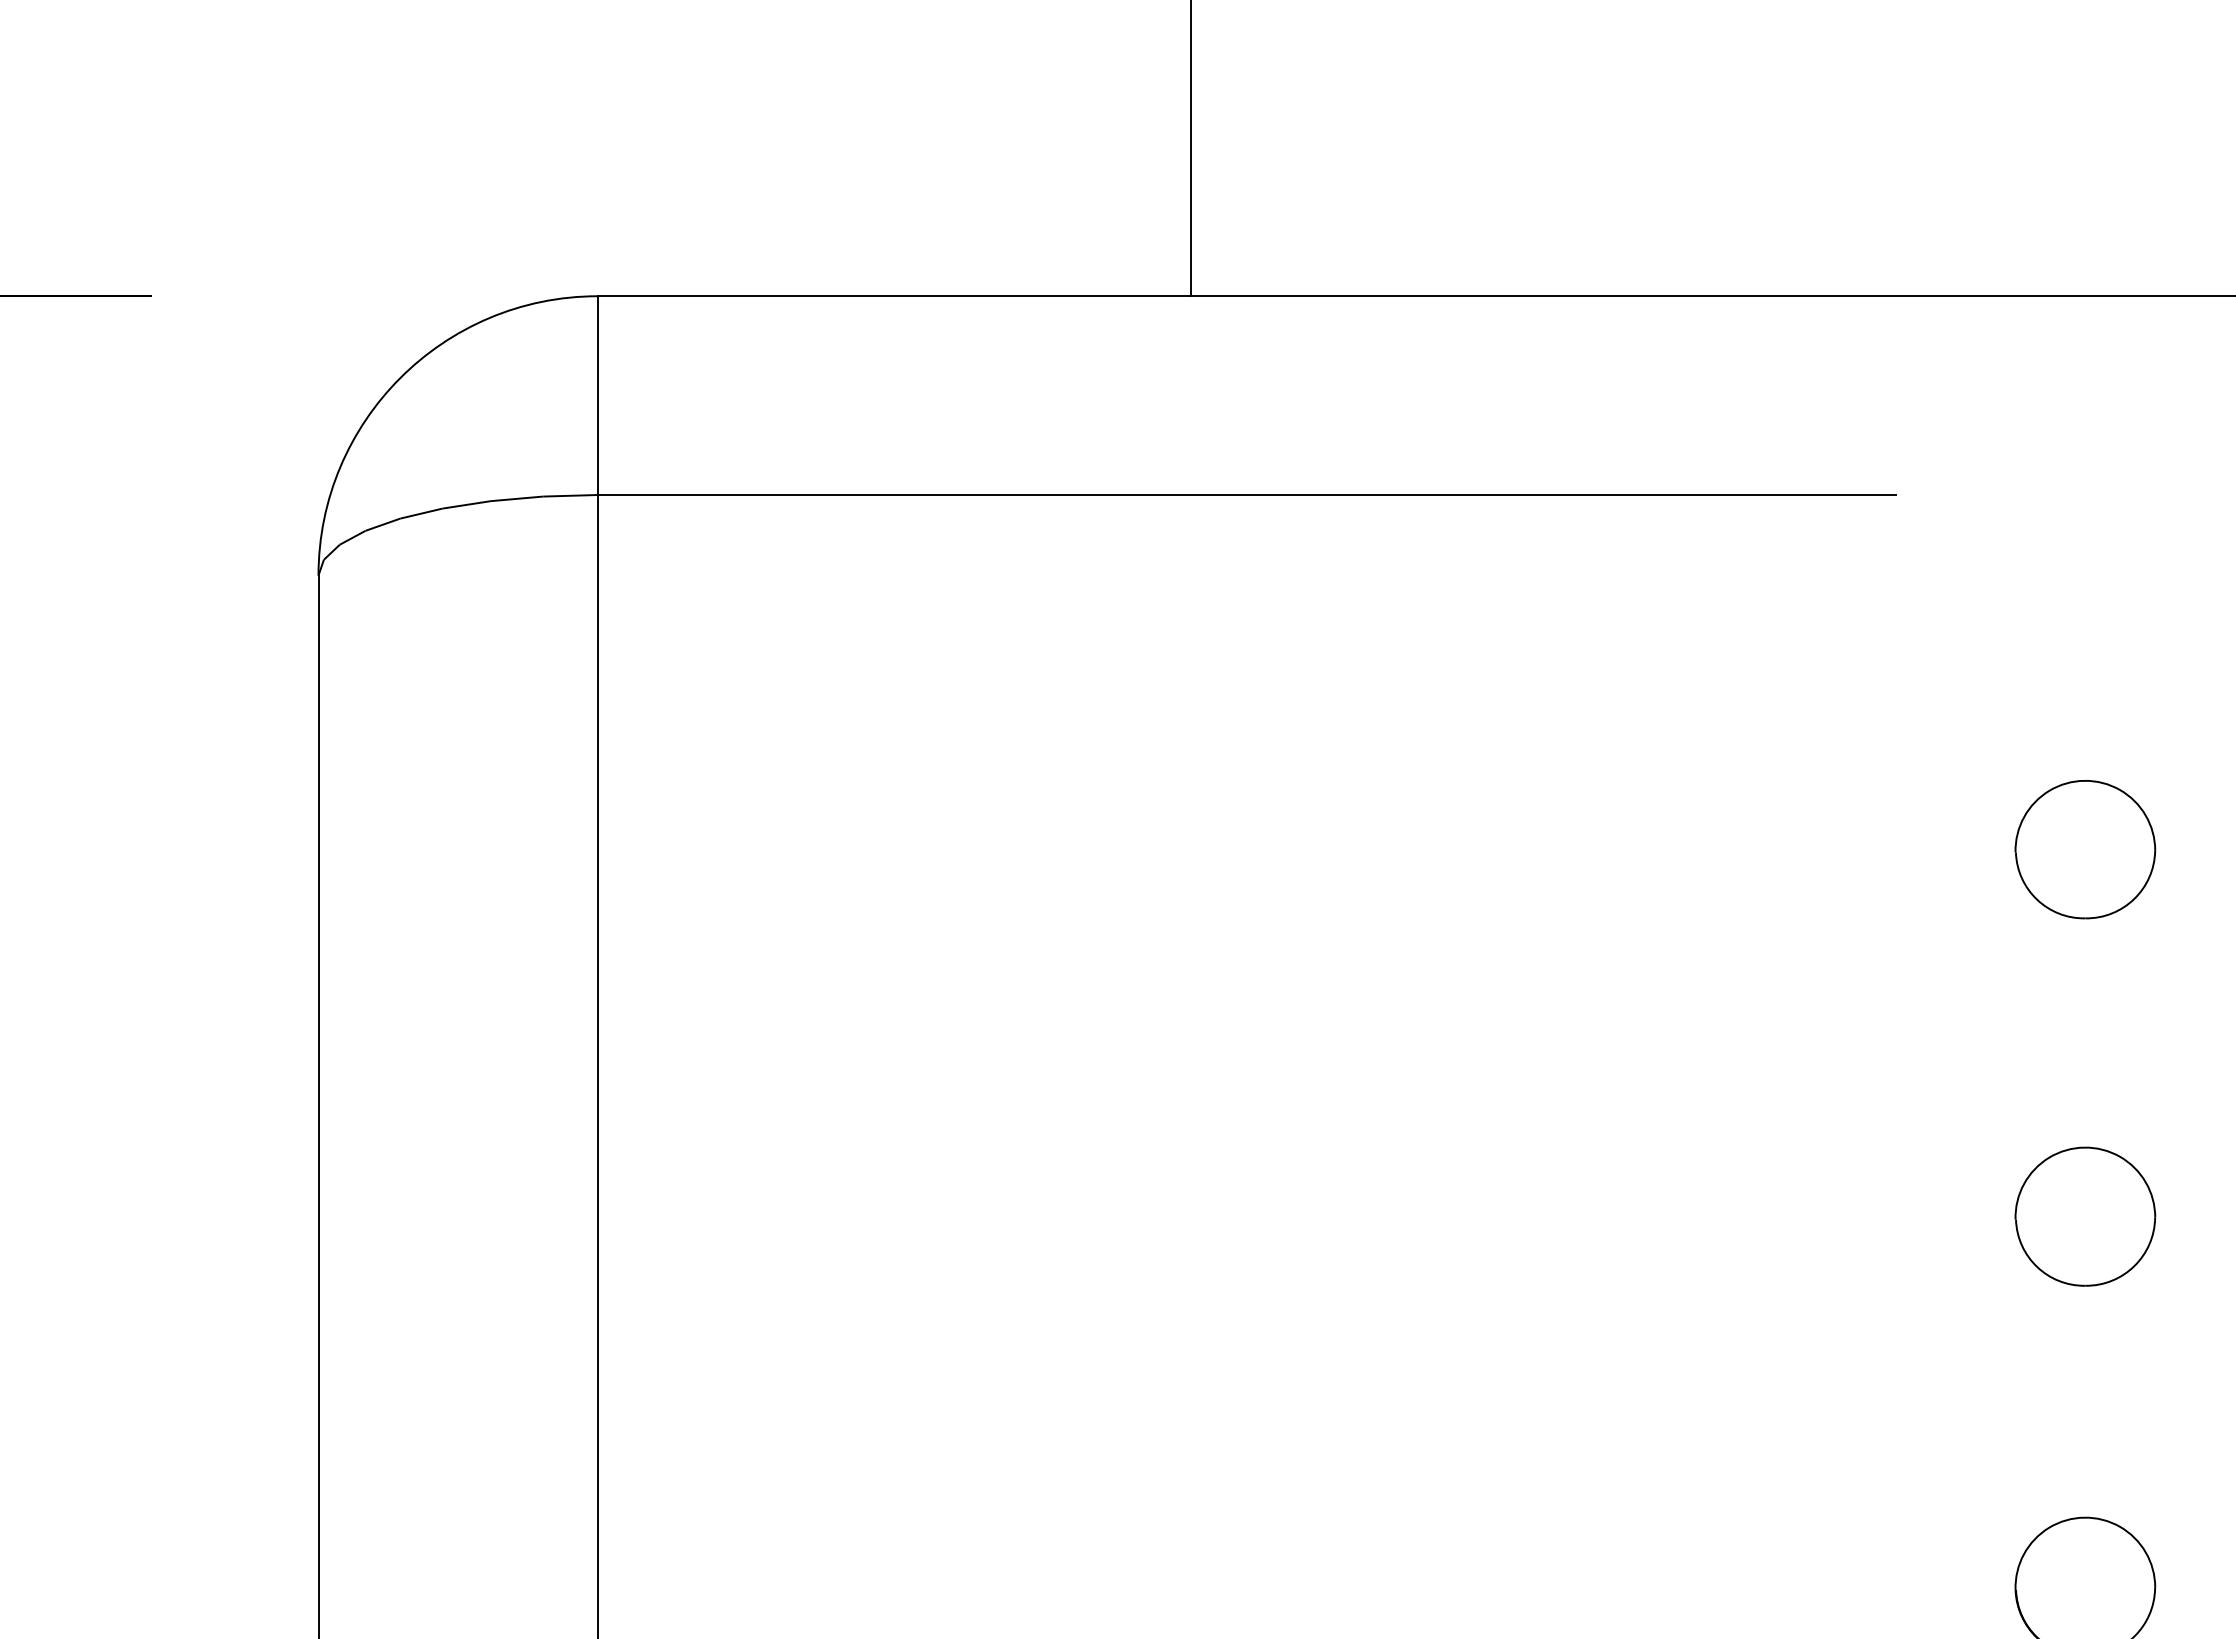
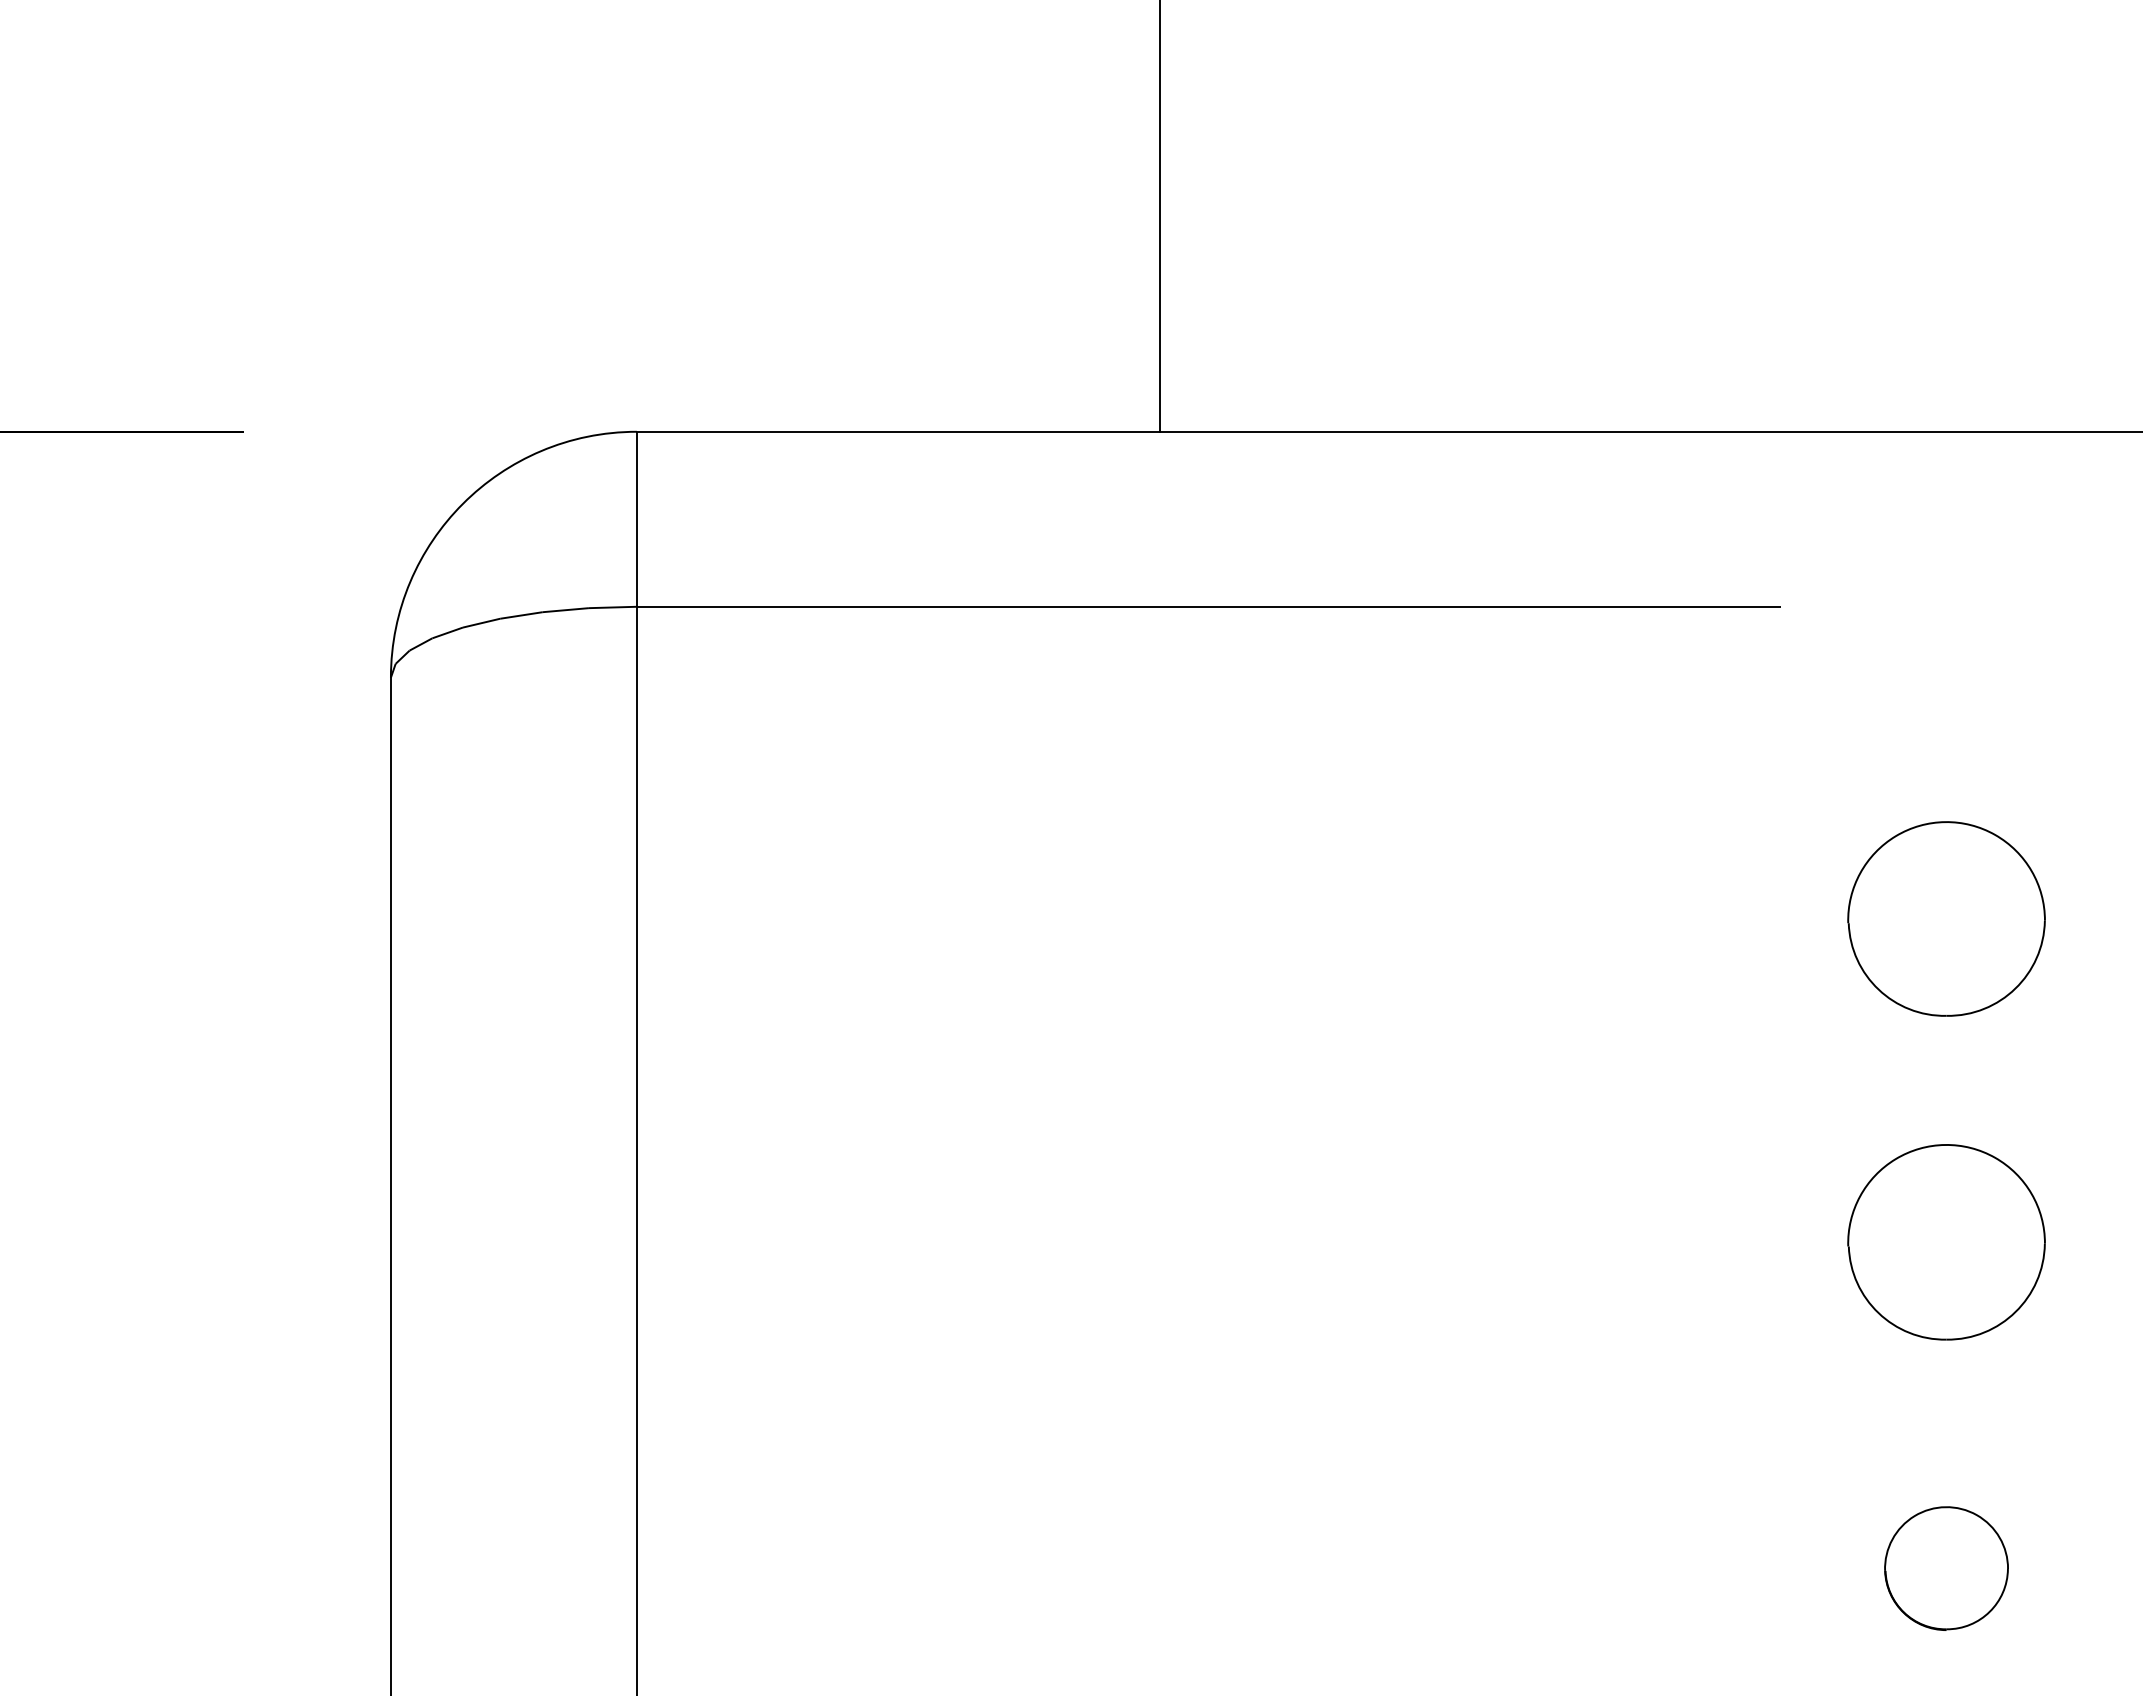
part: (2085, 849) -> (1946, 918), size x1.6
part: (2085, 1215) -> (1946, 1241), size x1.6

